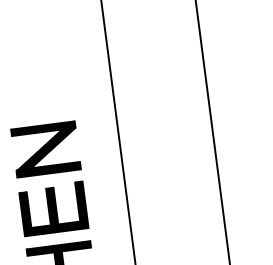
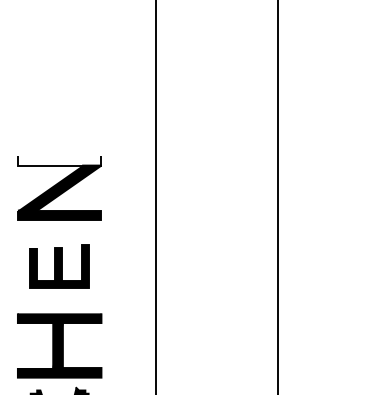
fill: (43, 128) -> (59, 160), removed
part: (53, 208) -> (59, 266), size x0.7

